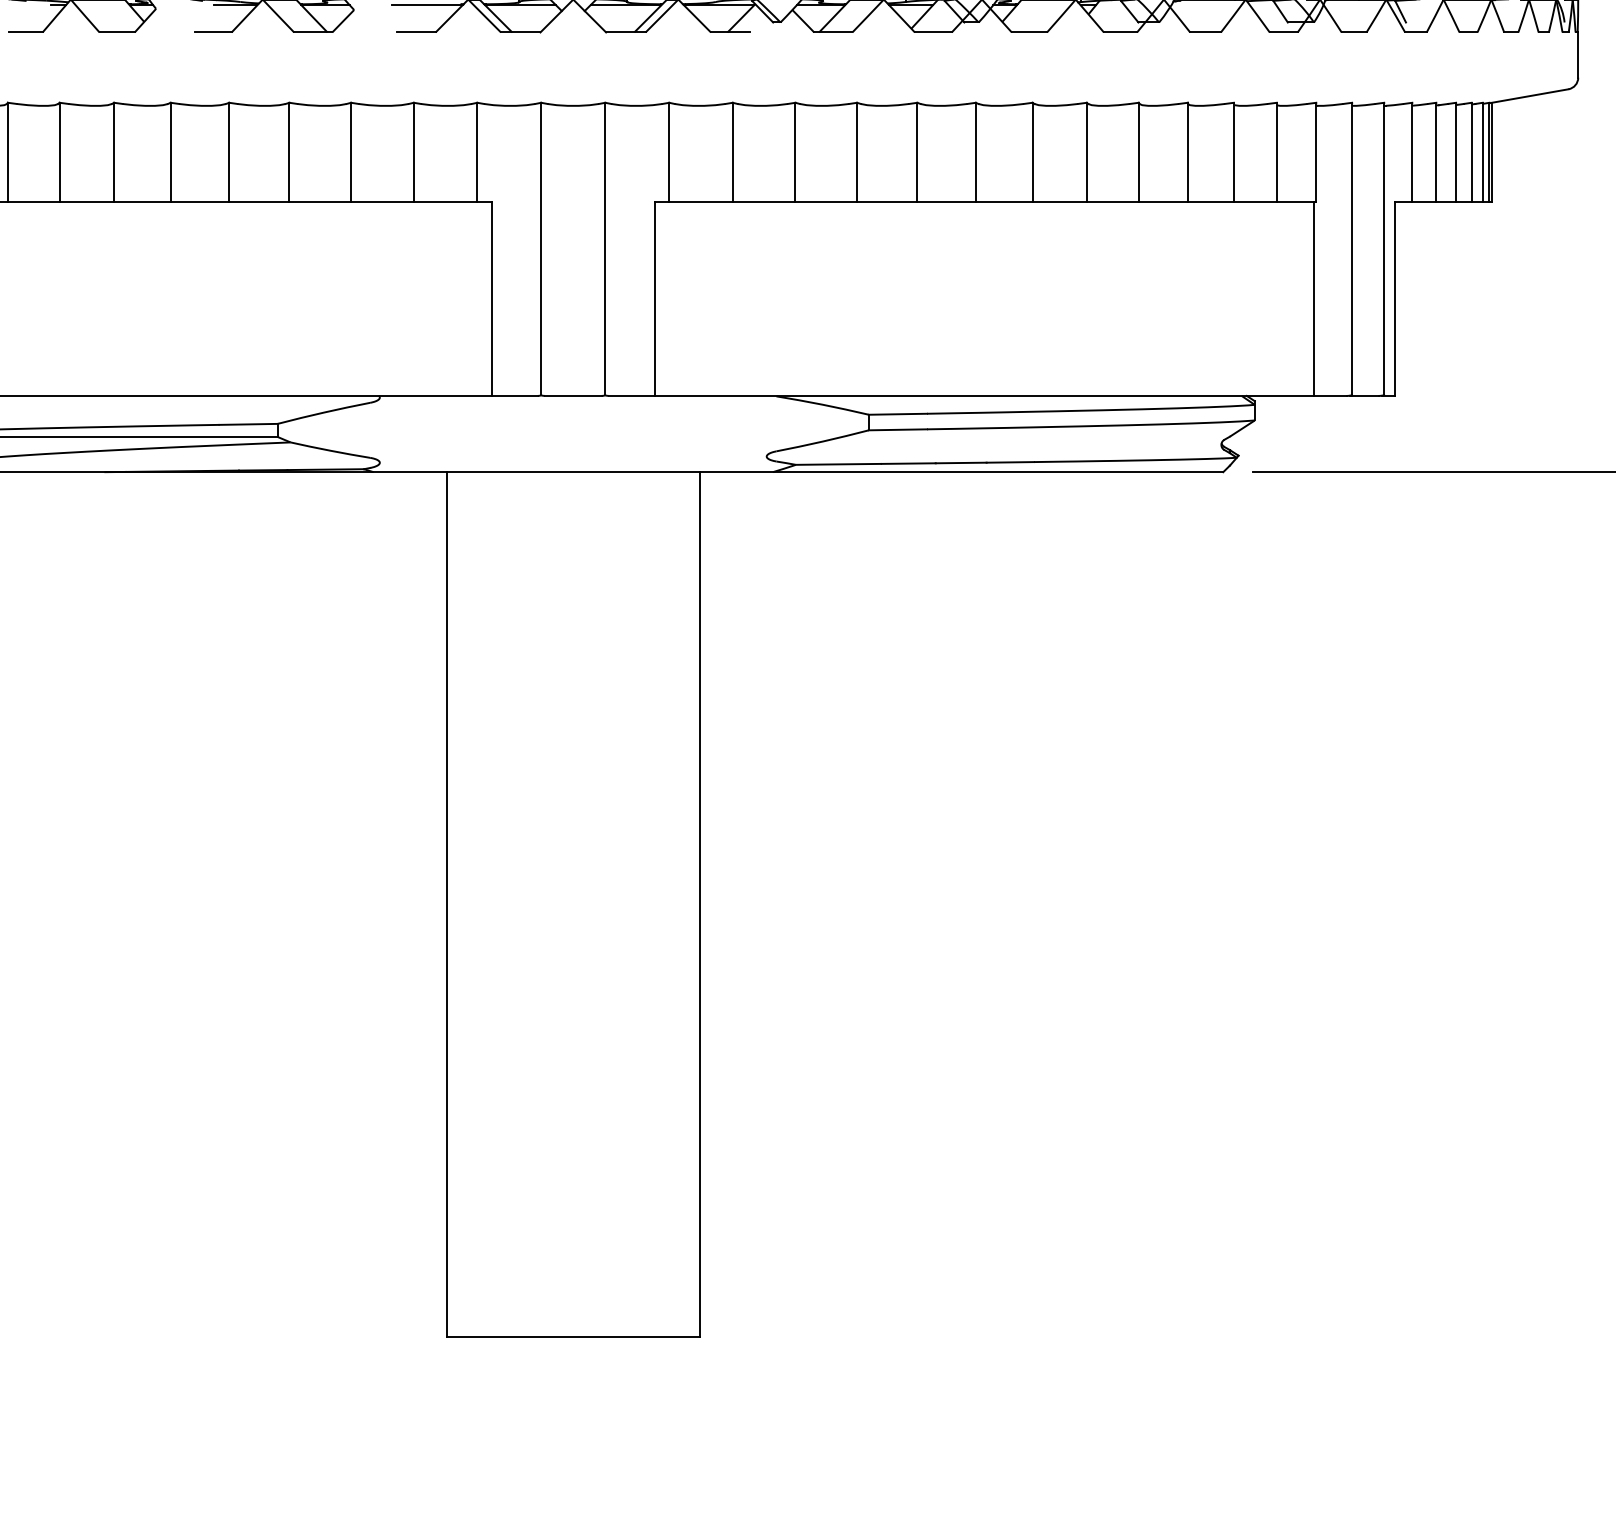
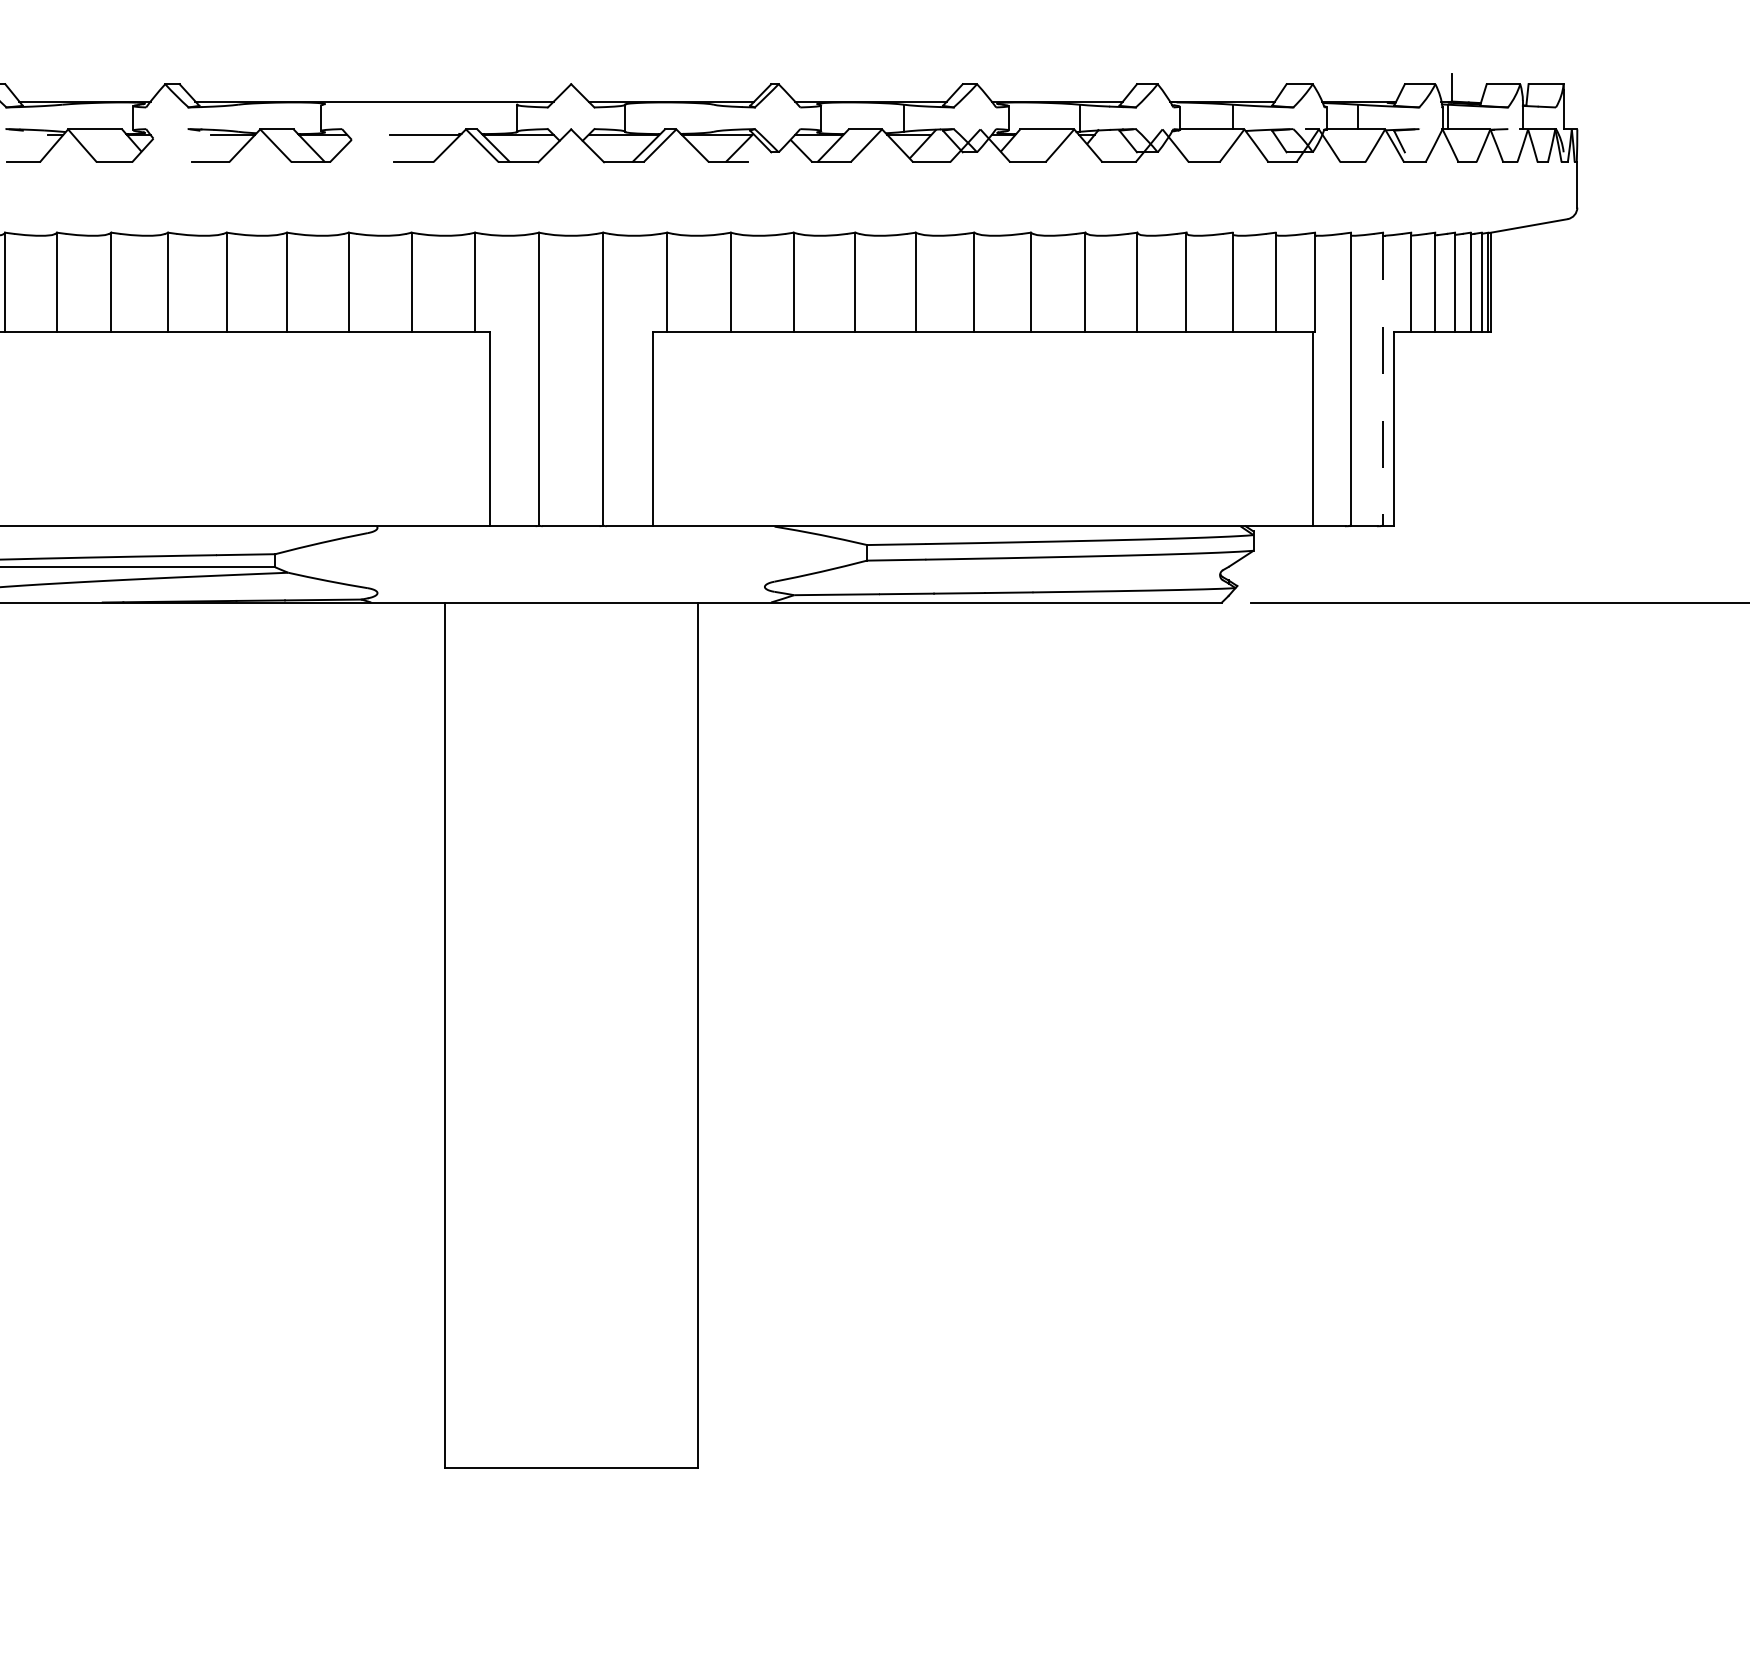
line: (1384, 249) -> (1383, 379), solid -> dashed

